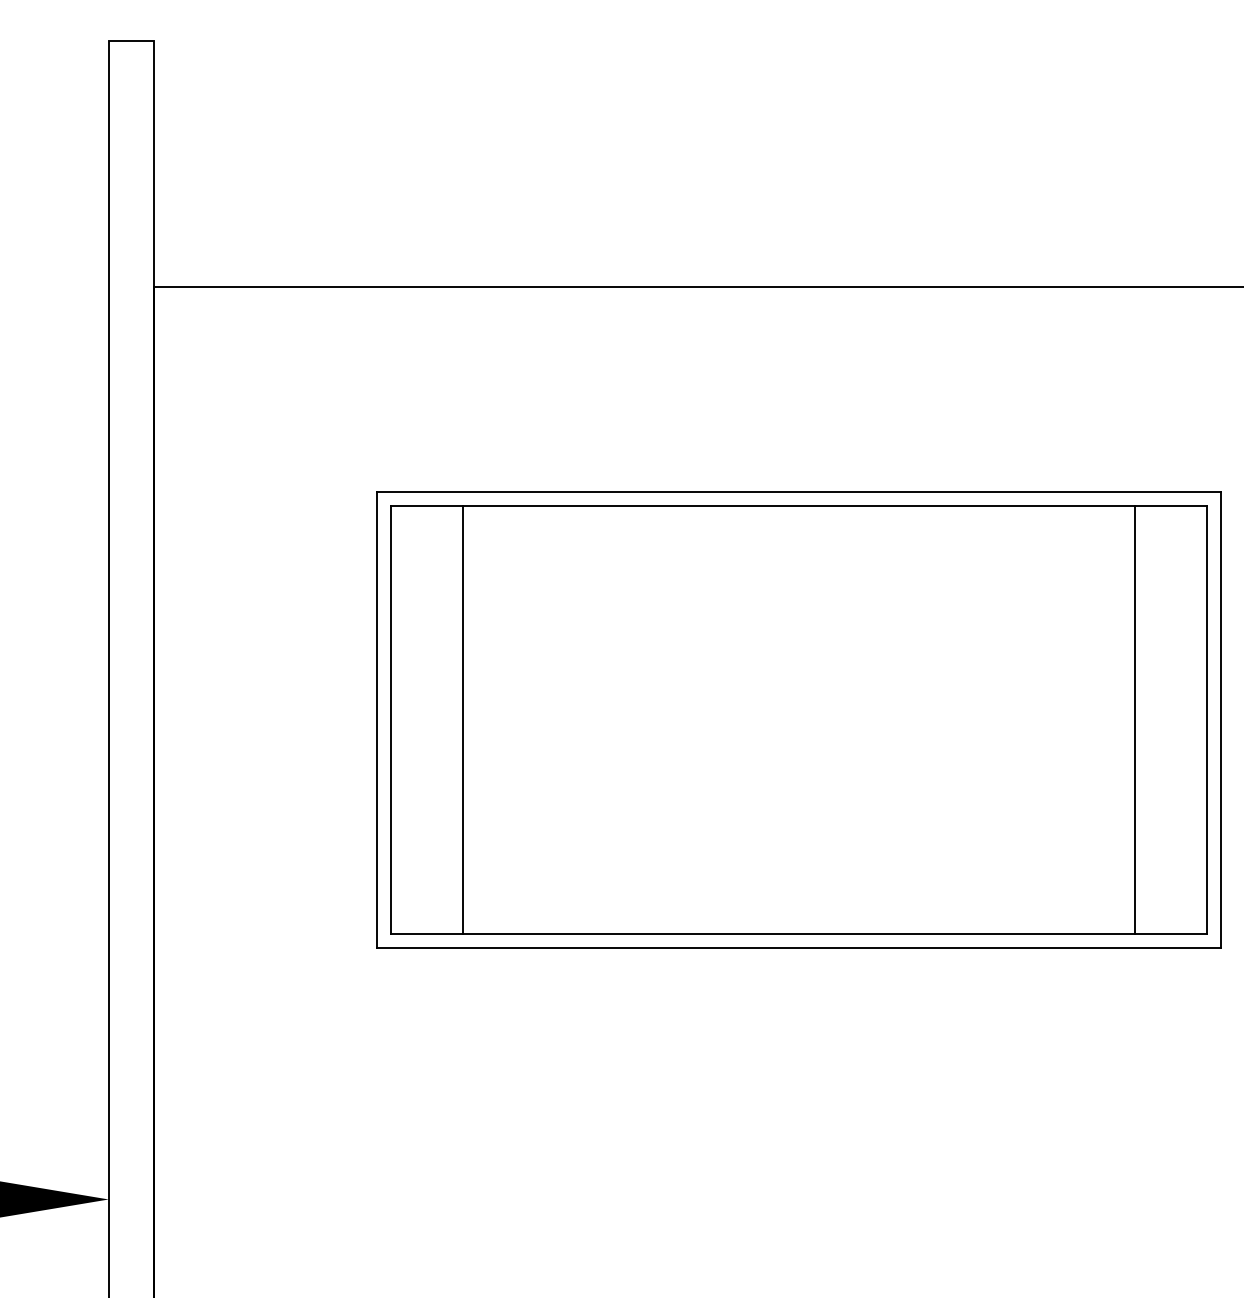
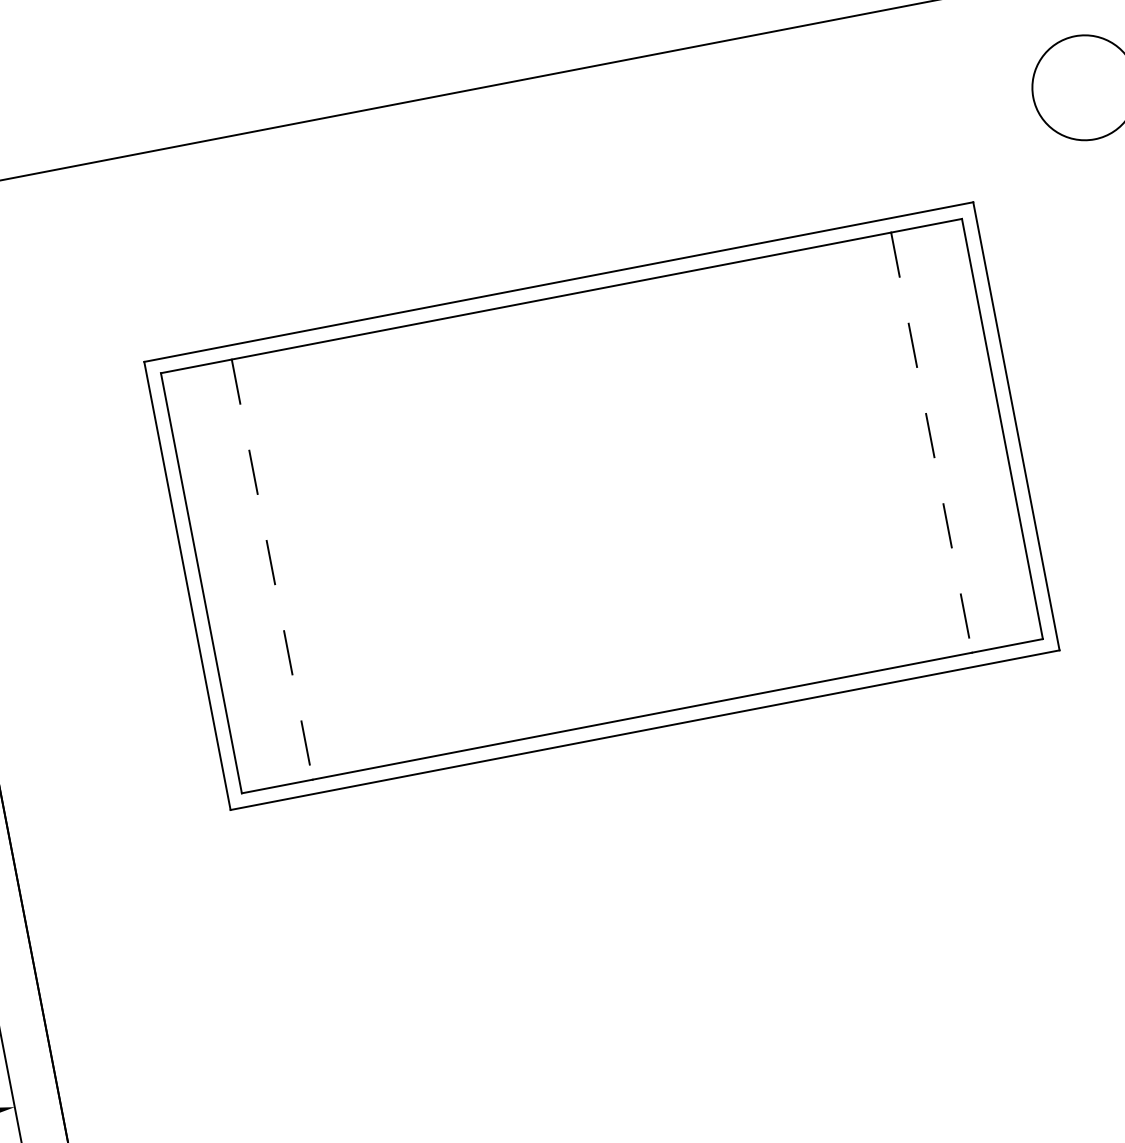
line: (463, 720) -> (272, 569), solid -> dashed
line: (1134, 720) -> (931, 442), solid -> dashed

